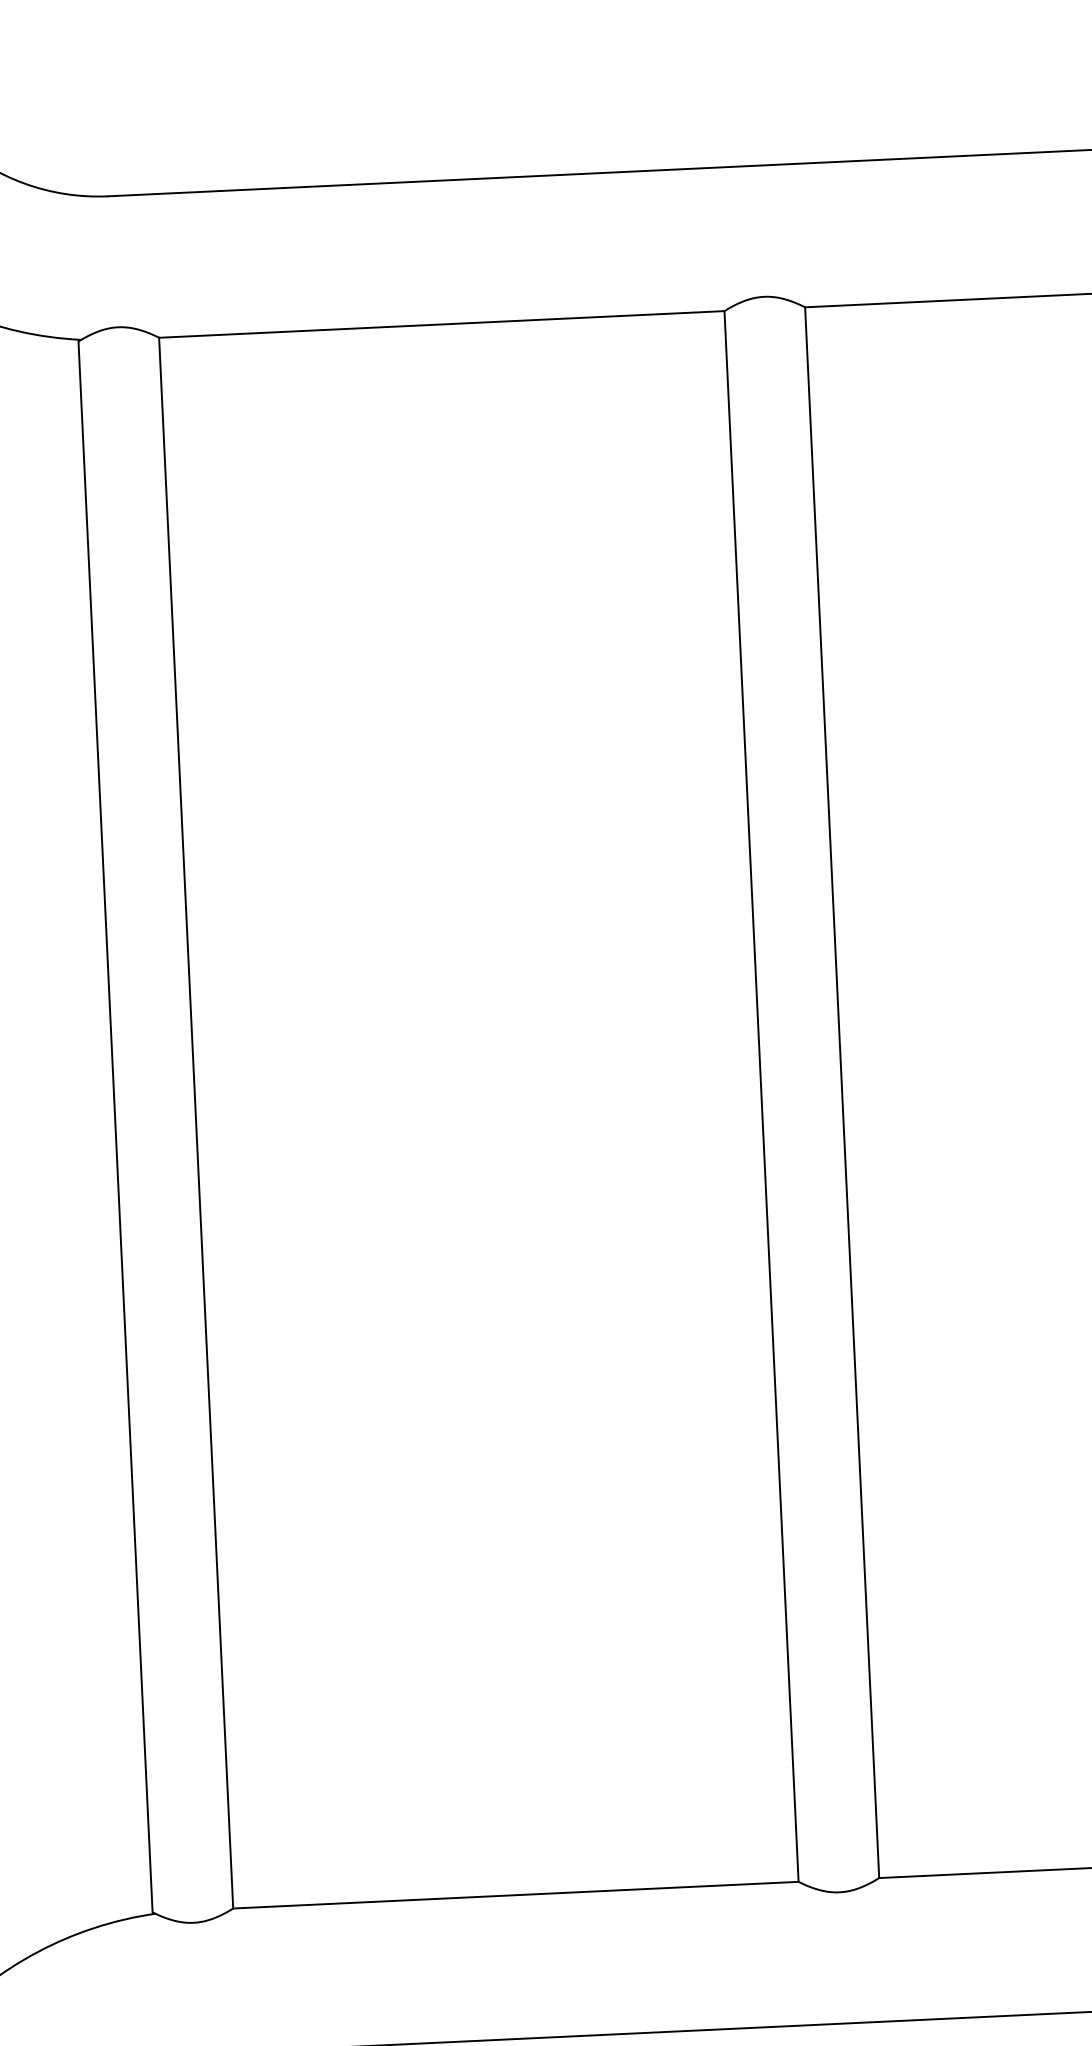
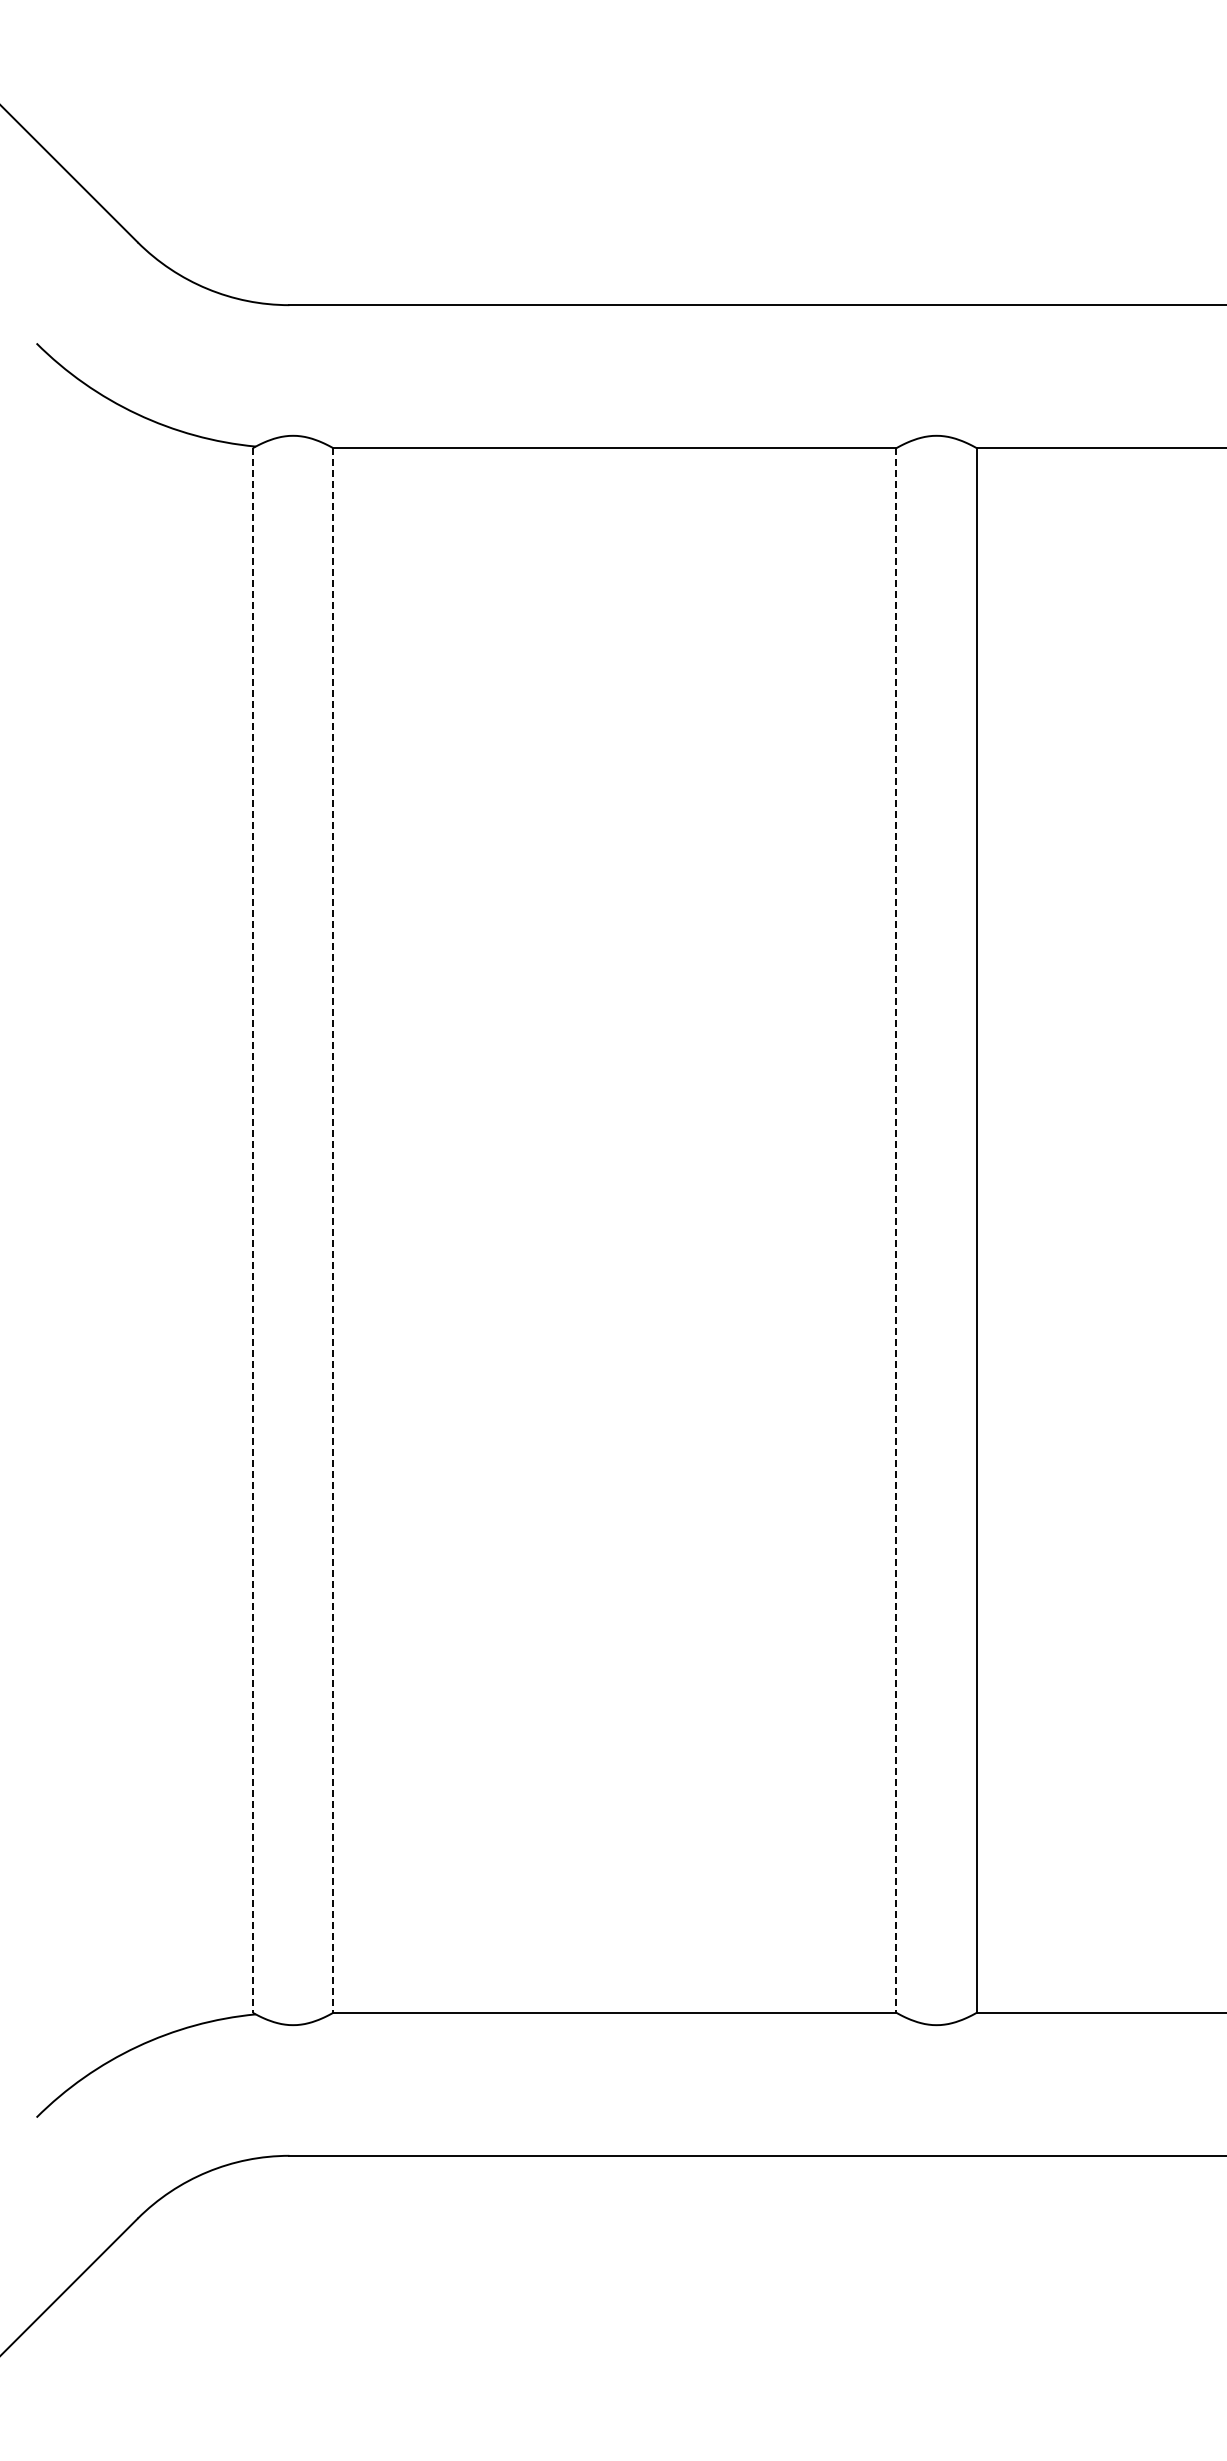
line: (761, 1096) -> (896, 1230), solid -> dashed
line: (196, 1123) -> (333, 1230), solid -> dashed
line: (115, 1126) -> (252, 1230), solid -> dashed

